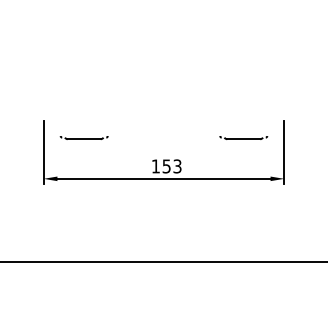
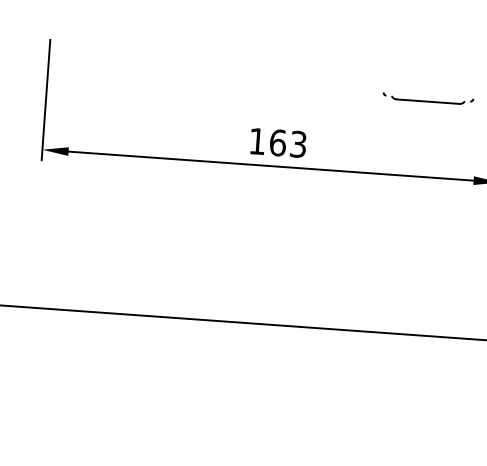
part: (83, 137) -> (123, 76), removed
text: (166, 166) -> (277, 143), 153 -> 163

